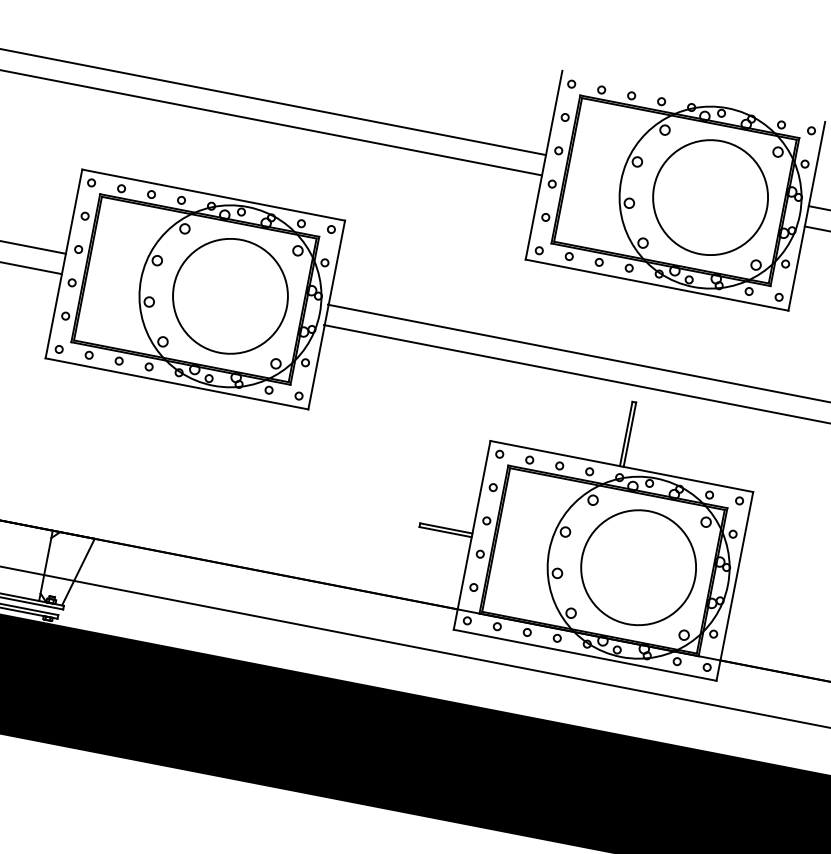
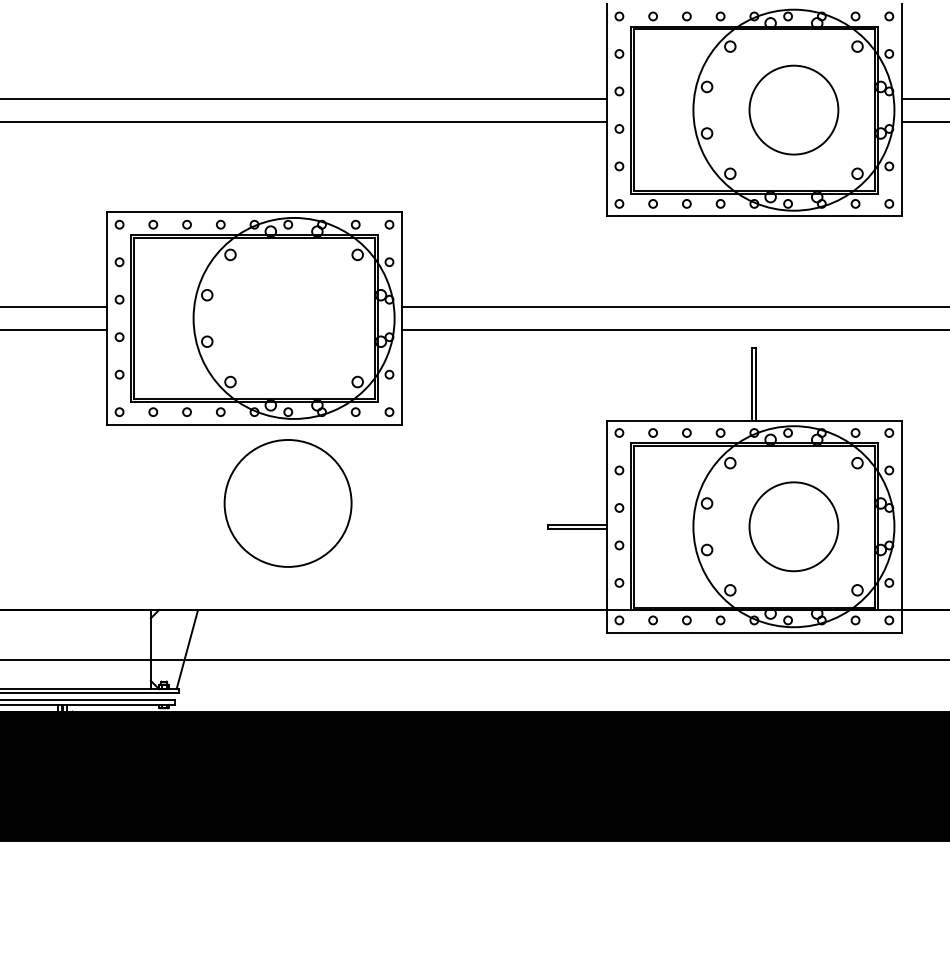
circle: (710, 196) -> (793, 109), size x0.7
circle: (229, 296) -> (287, 503), moved
circle: (638, 567) -> (793, 526), size x0.7

